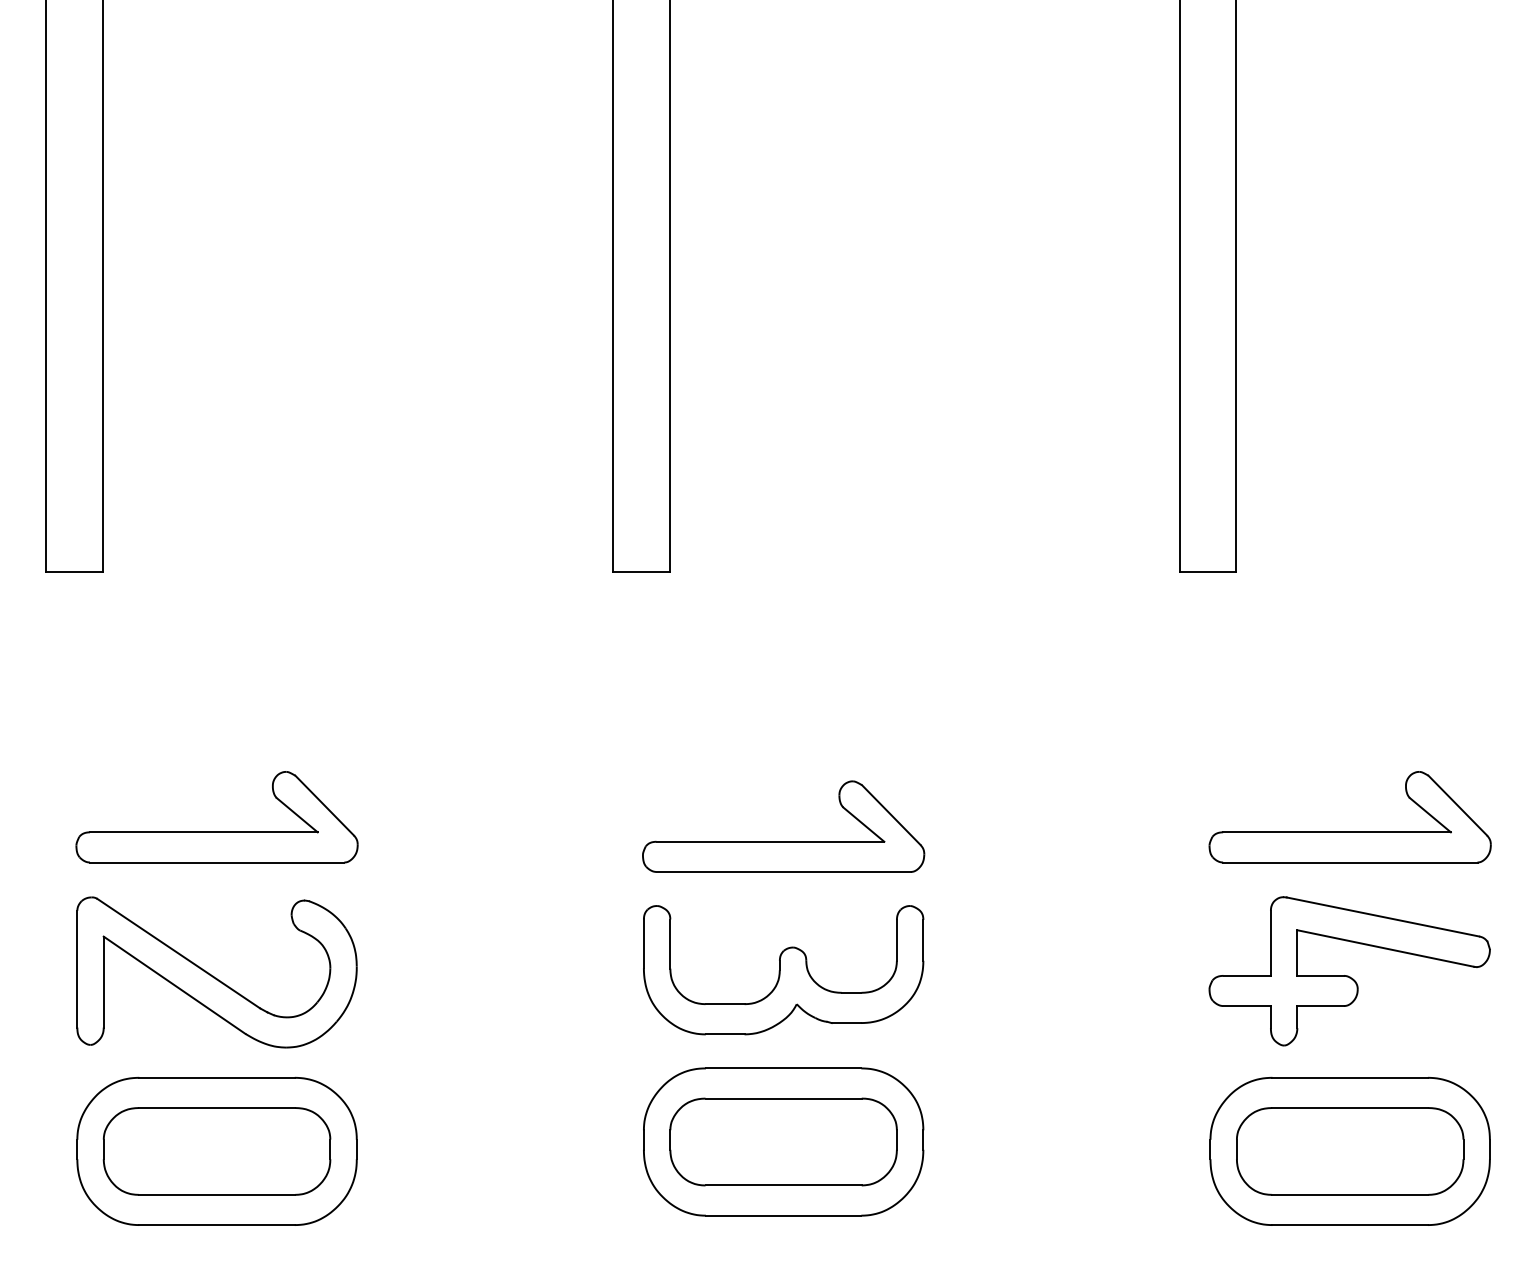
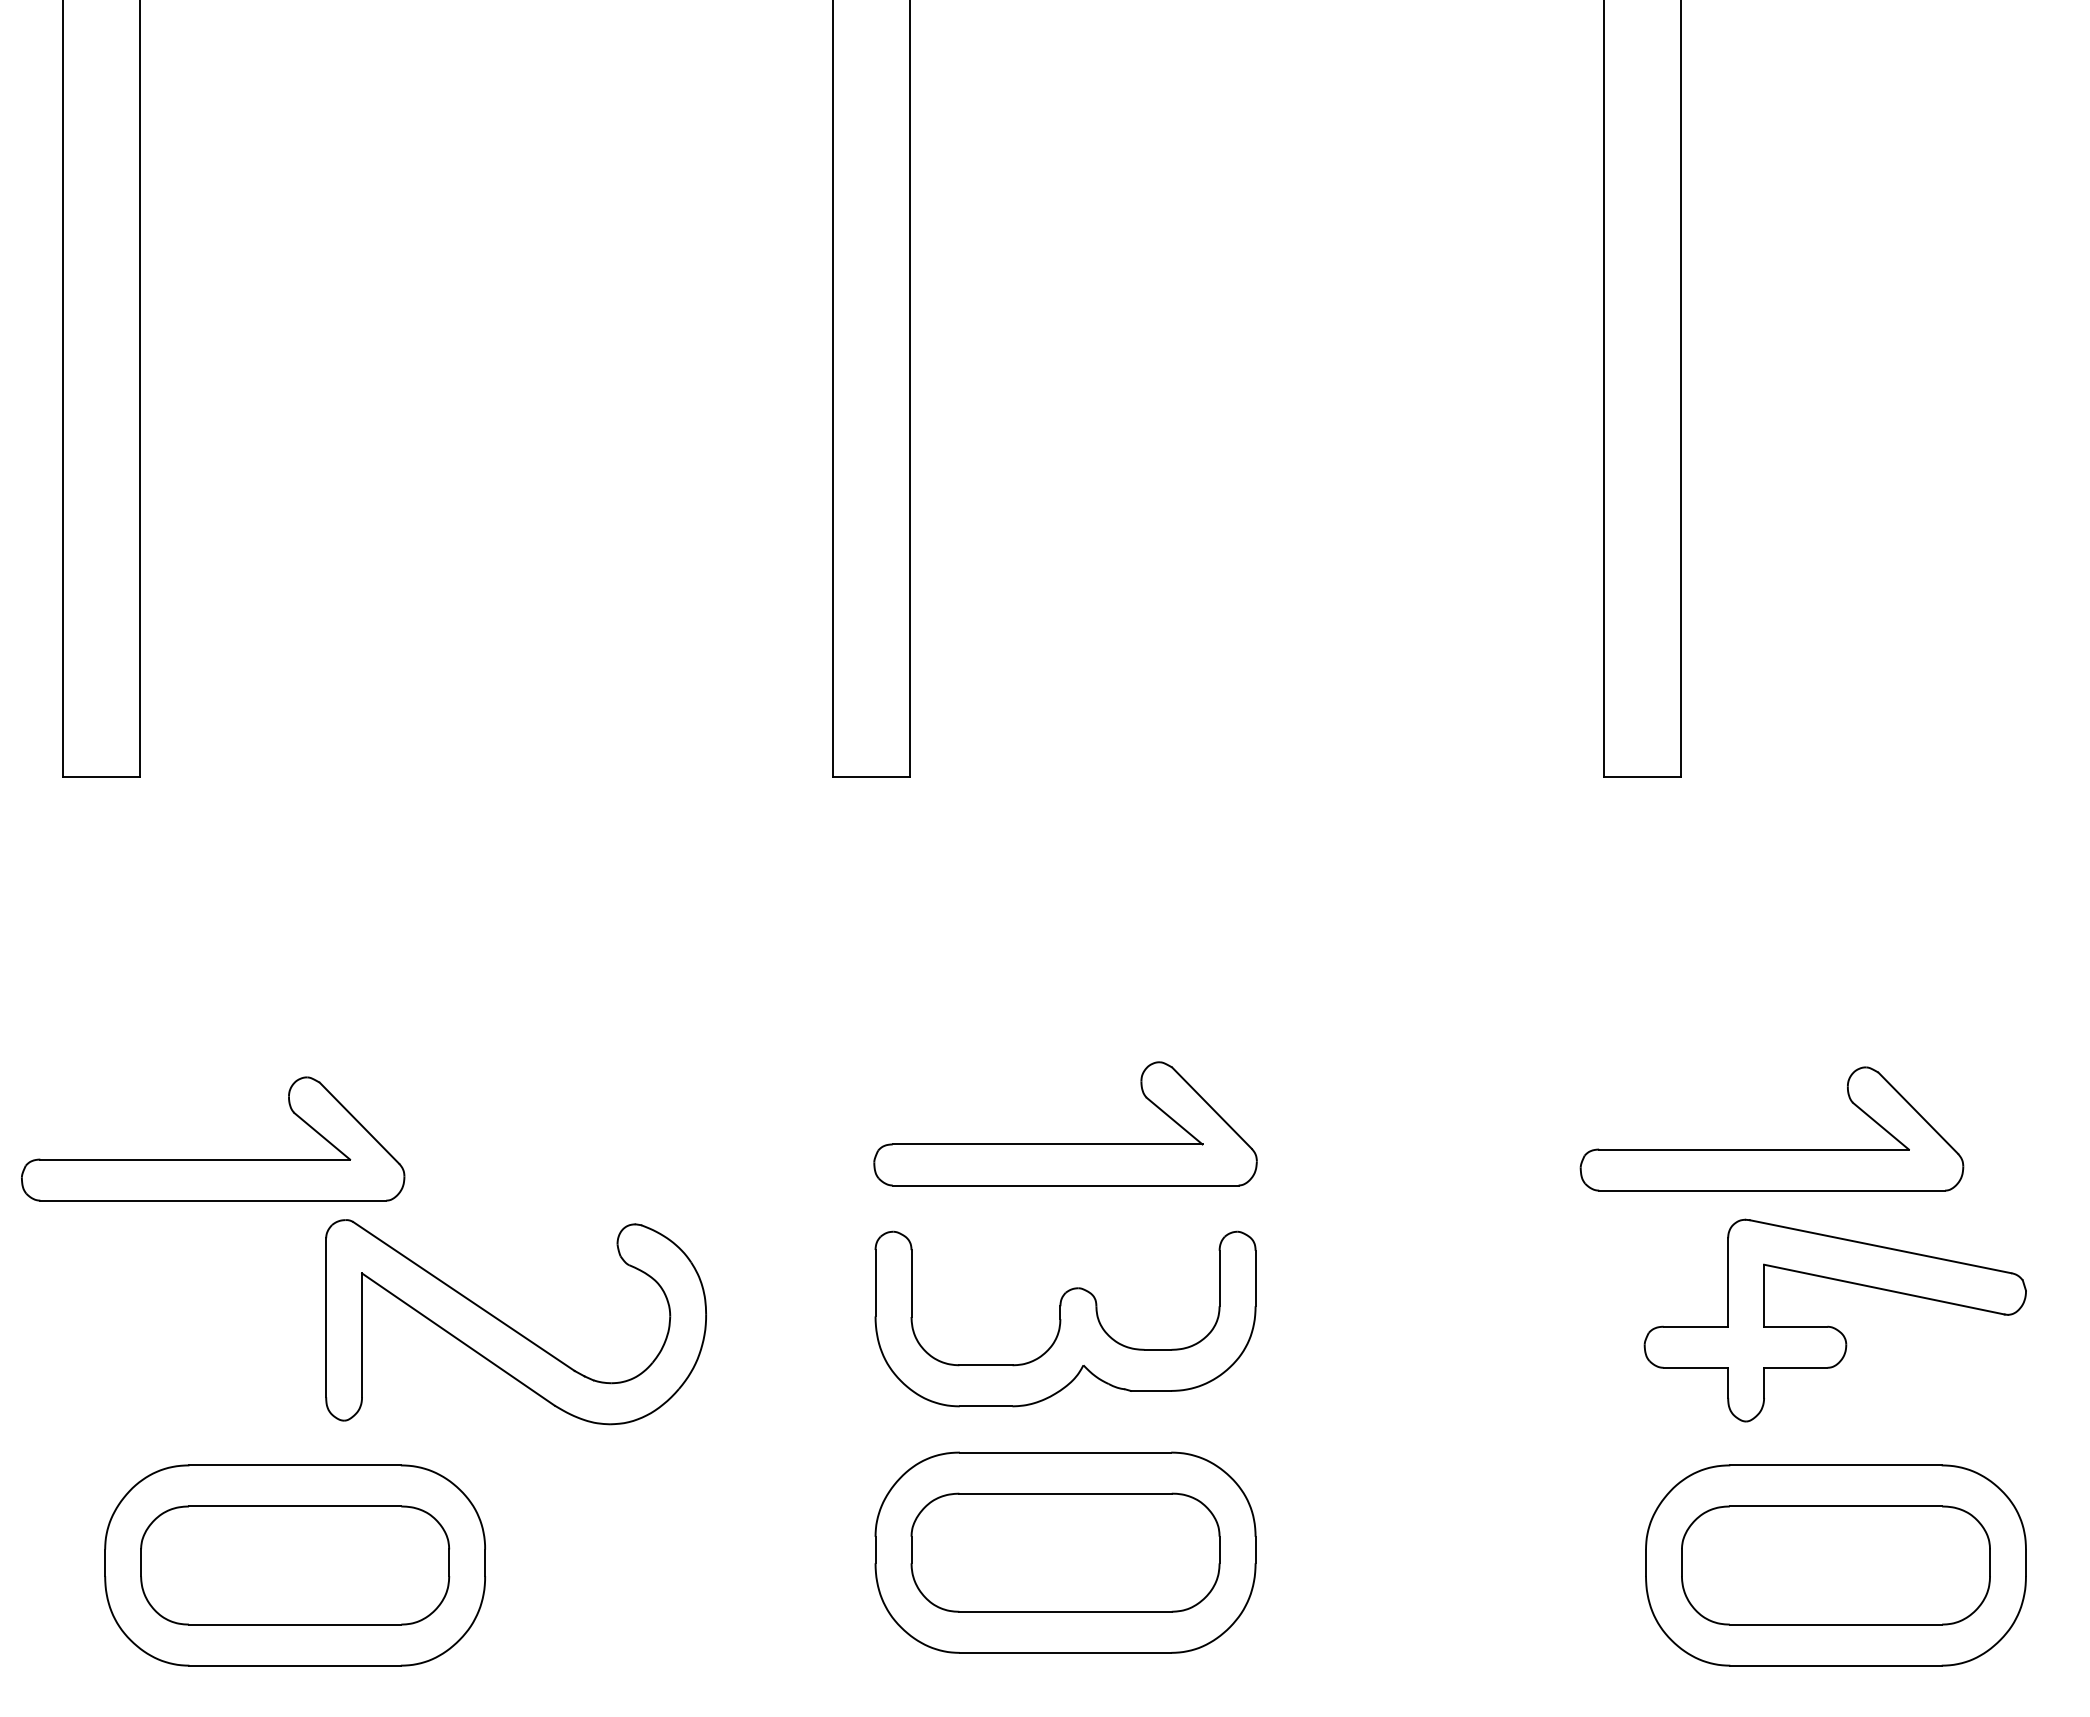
part: (217, 832) -> (213, 1159), moved
part: (1349, 832) -> (1771, 1149), moved
part: (215, 977) -> (513, 1328), moved

